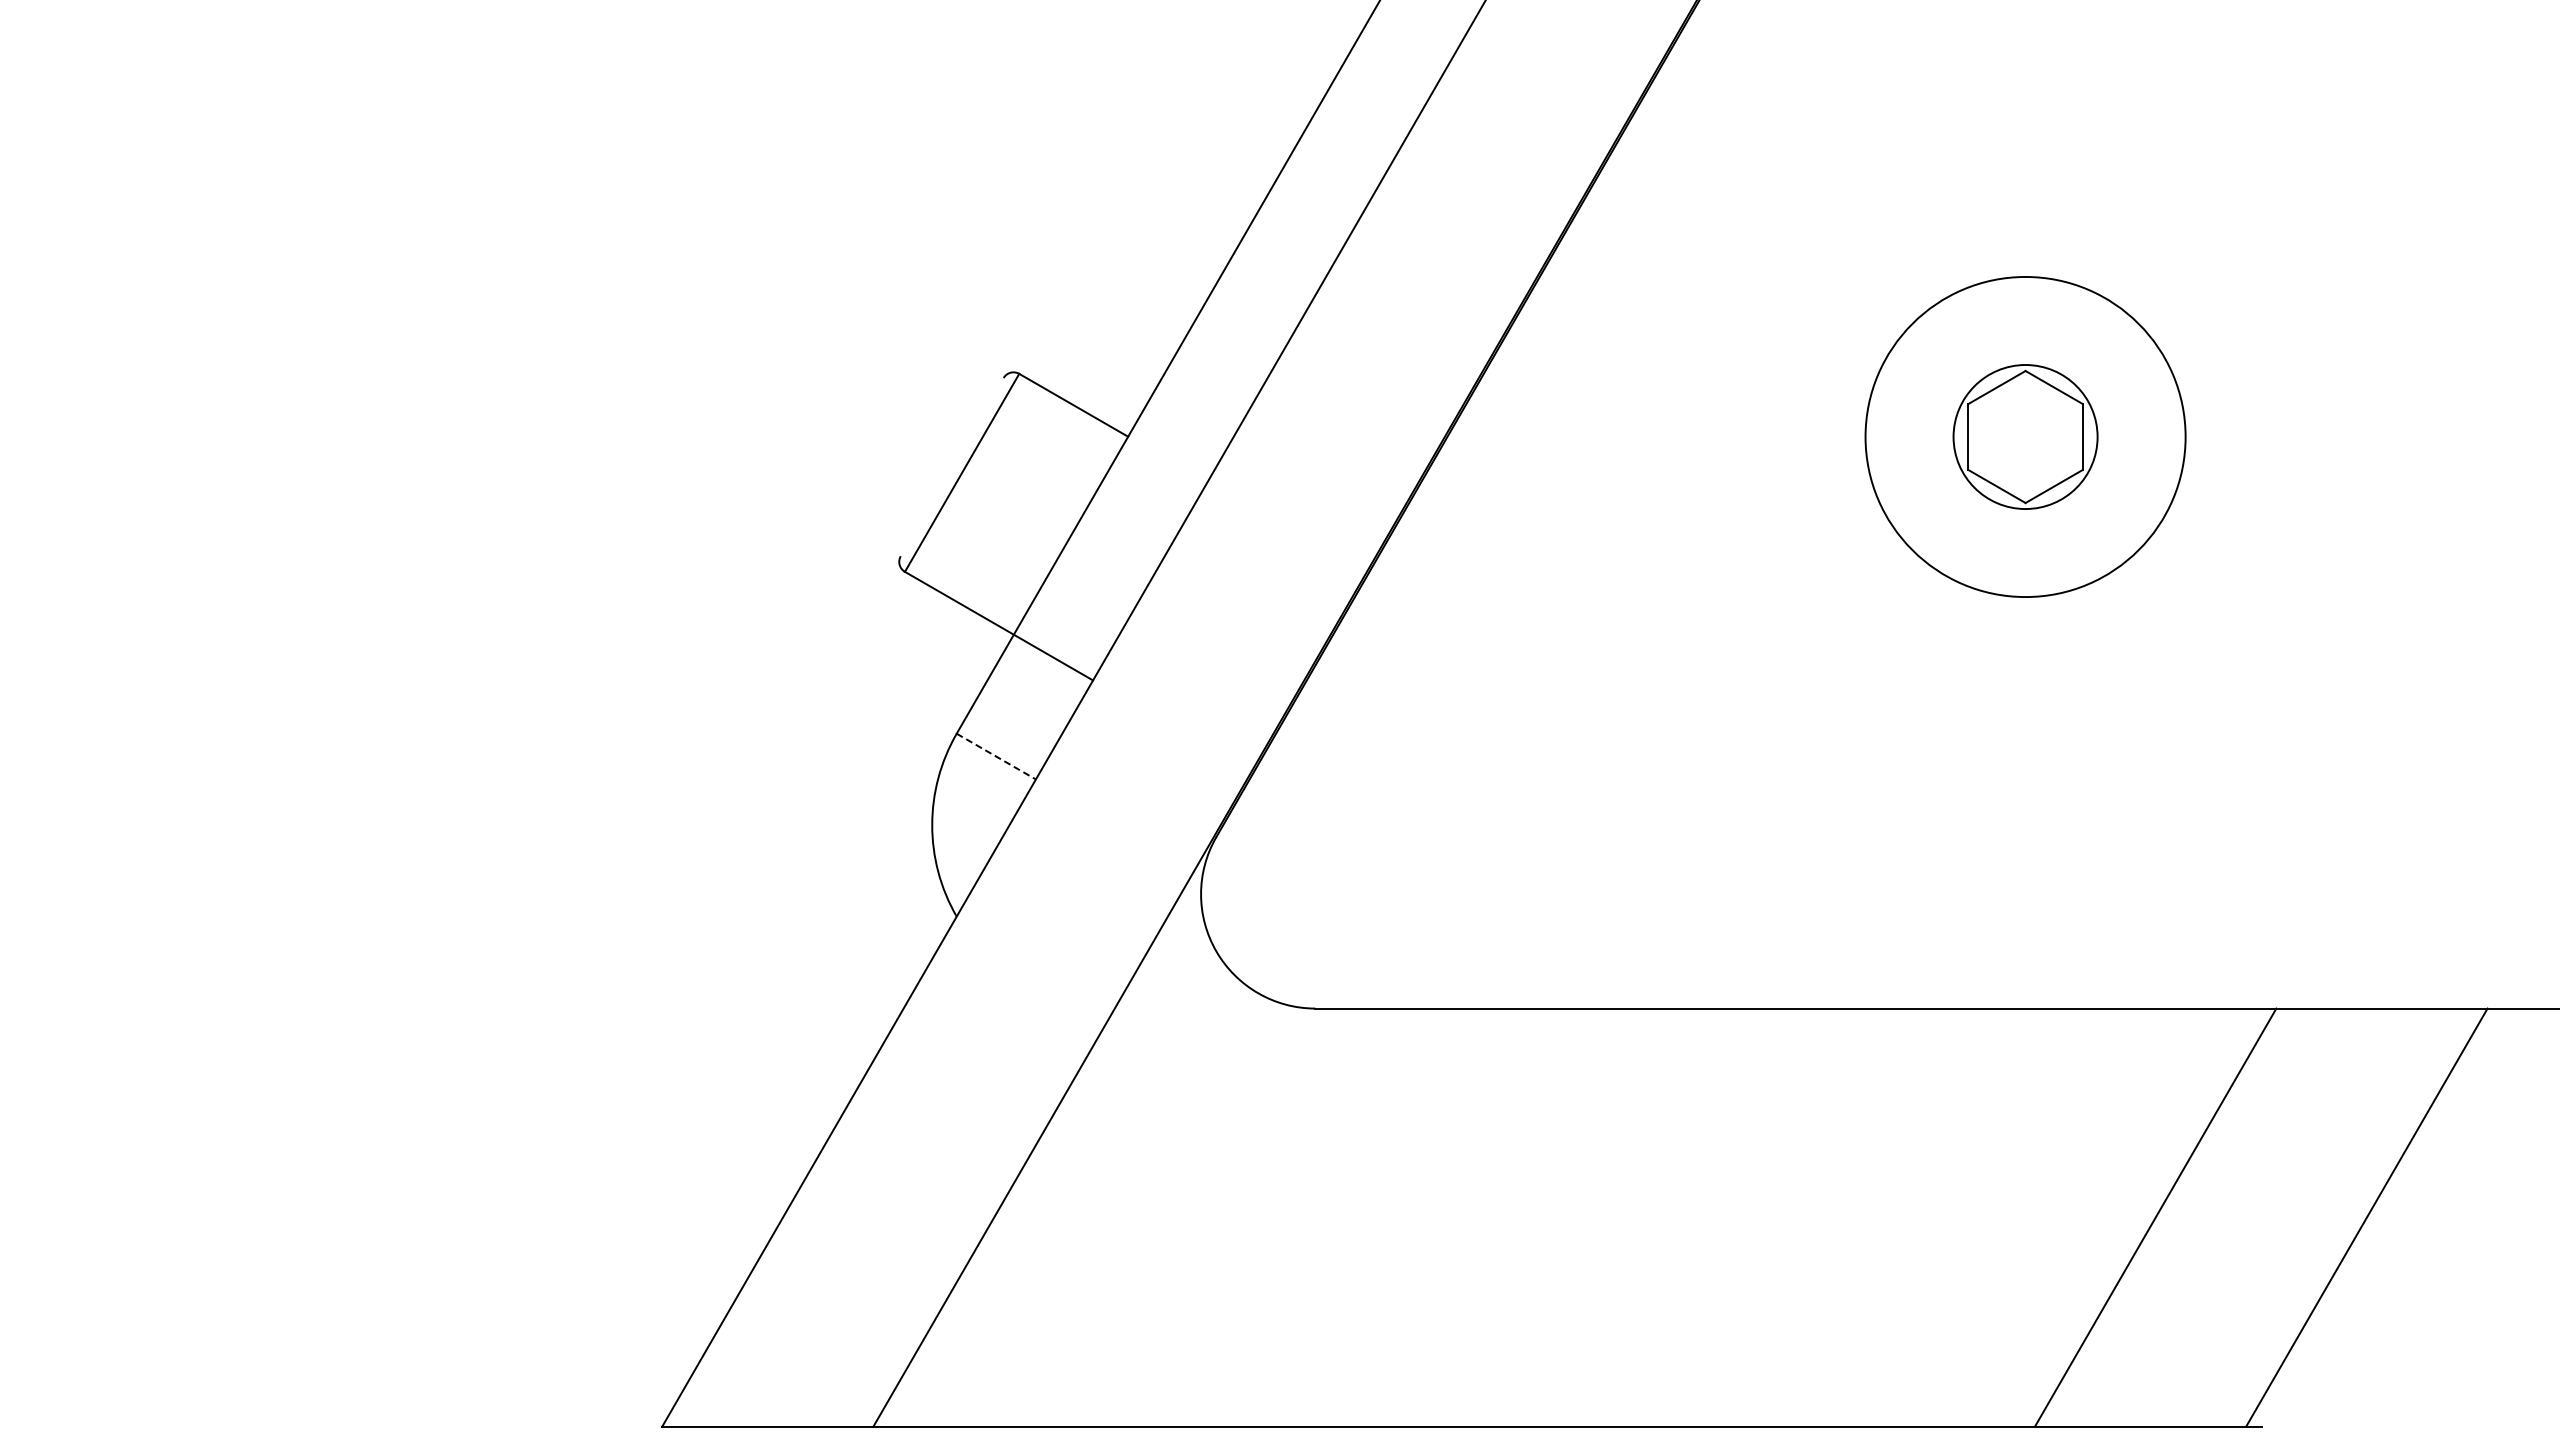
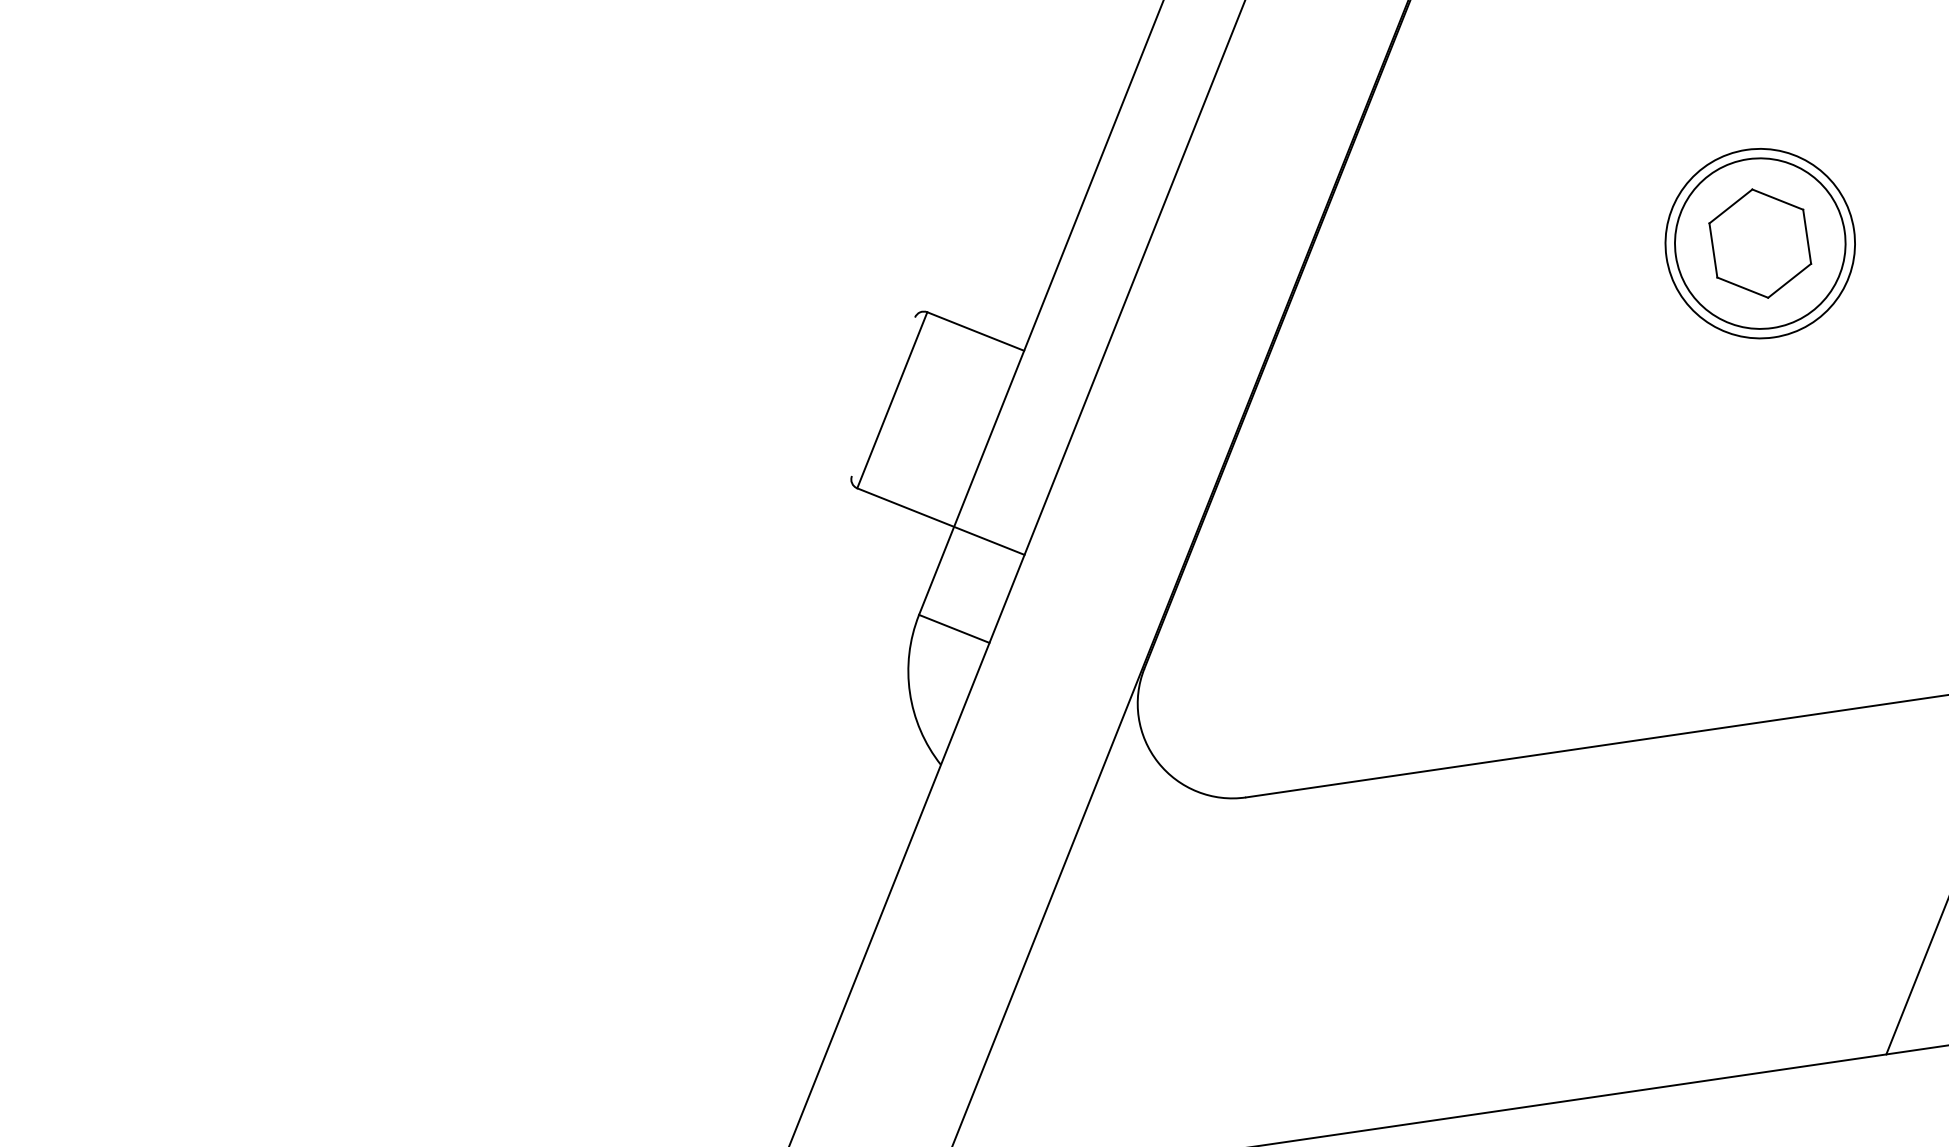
circle: (2025, 436) -> (1760, 243), size x0.71
circle: (2025, 436) -> (1760, 243), size x1.43
line: (996, 756) -> (954, 628), dashed -> solid

